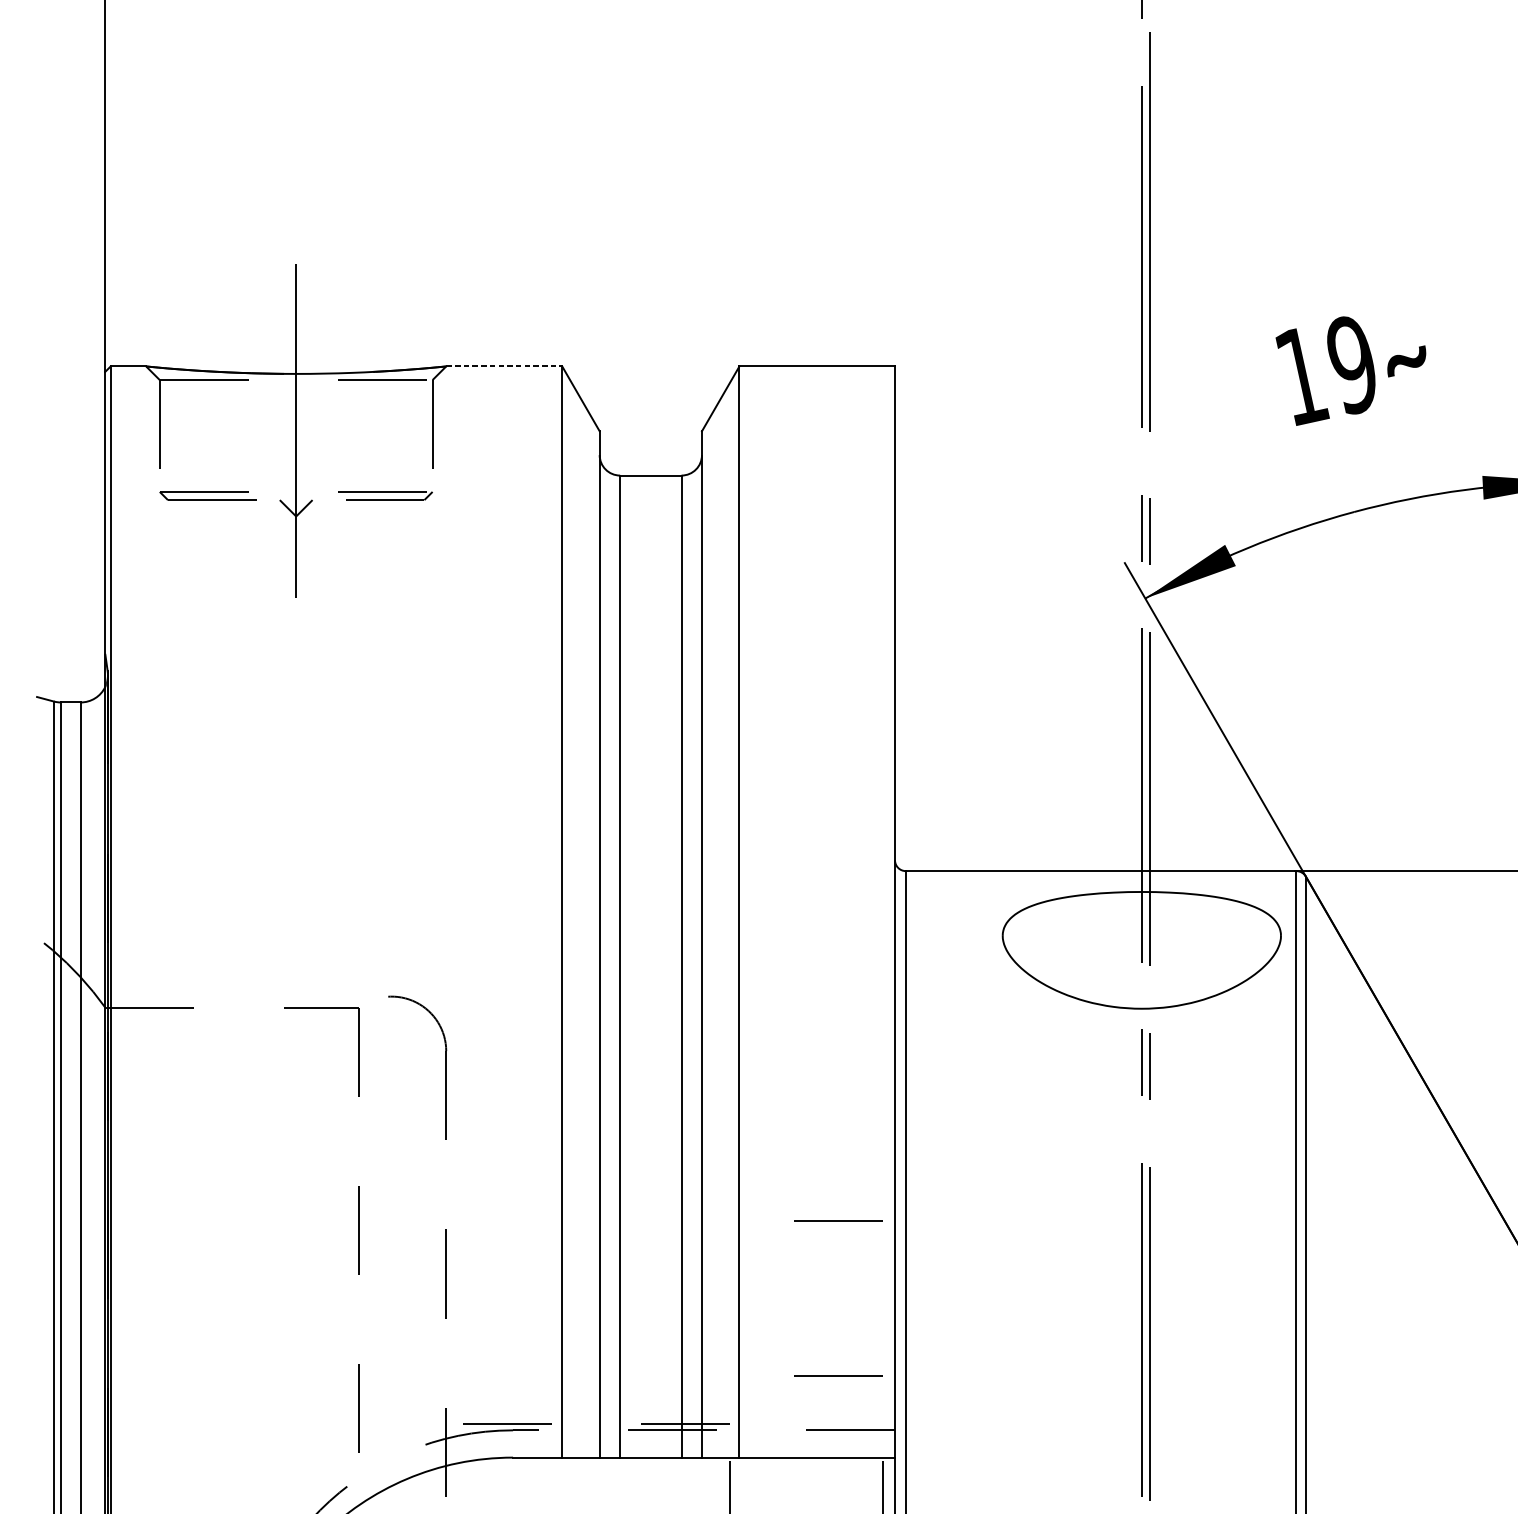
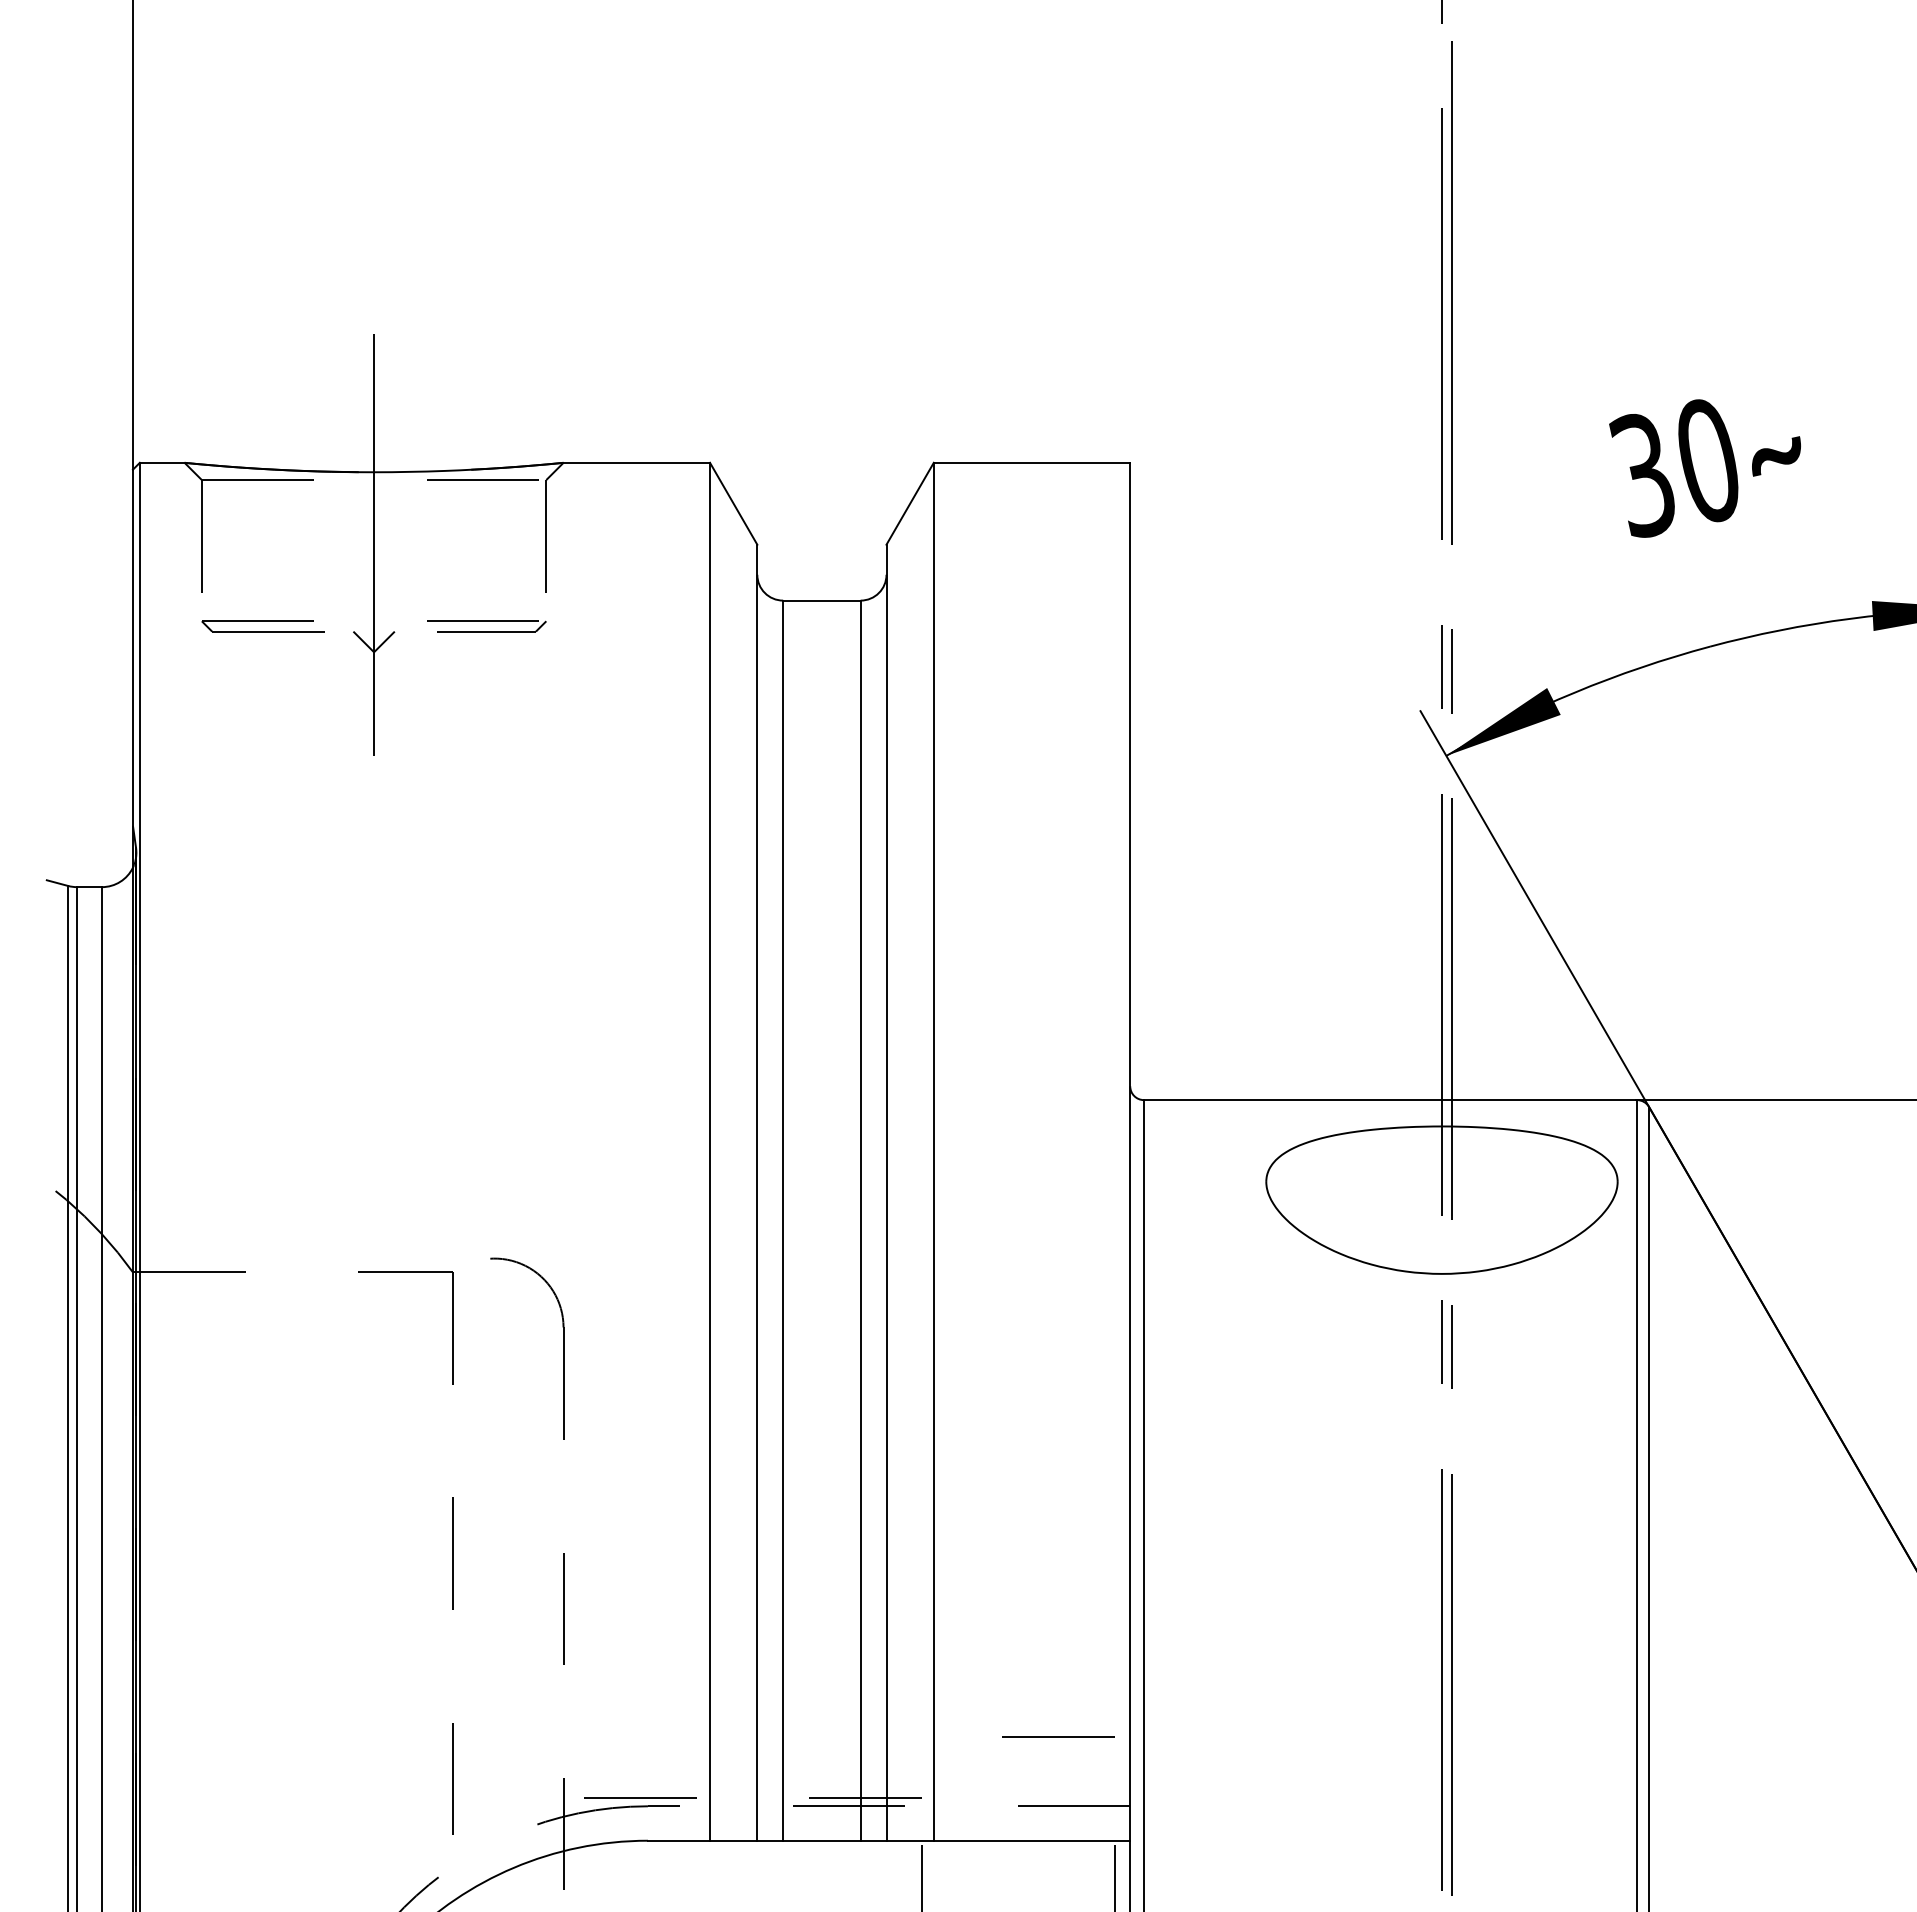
line: (504, 366) -> (637, 462), dashed -> solid
text: (1325, 370) -> (1673, 468), 19 -> 30
line: (838, 1219) -> (1058, 1540), removed

